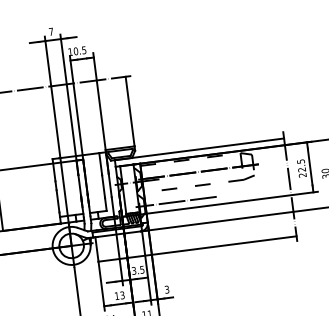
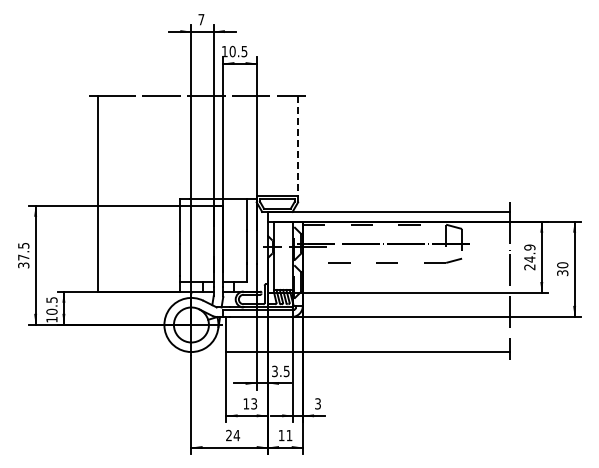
line: (130, 111) -> (298, 146), solid -> dashed
text: (301, 165) -> (529, 253), 22.5 -> 24.9
line: (176, 202) -> (346, 282), removed

